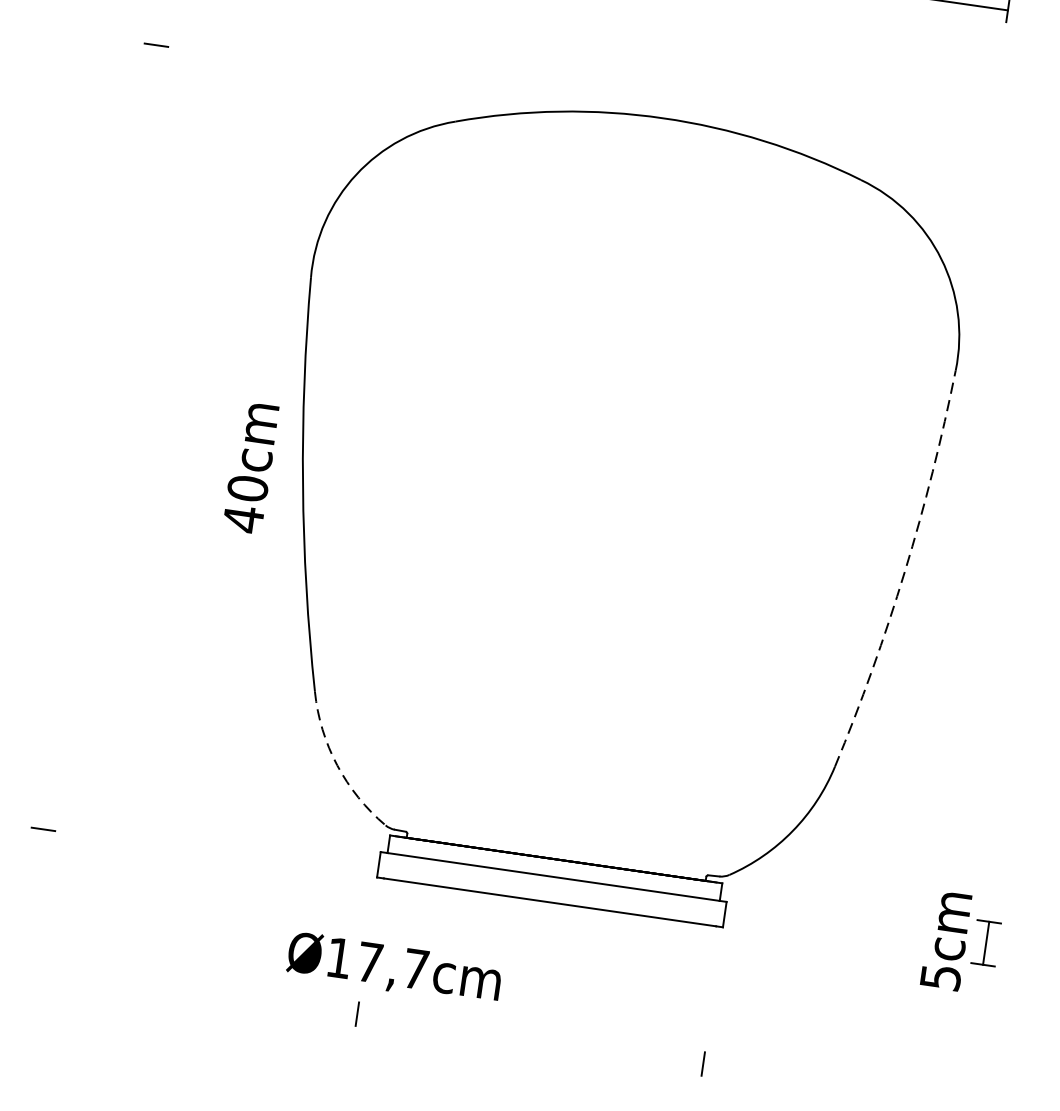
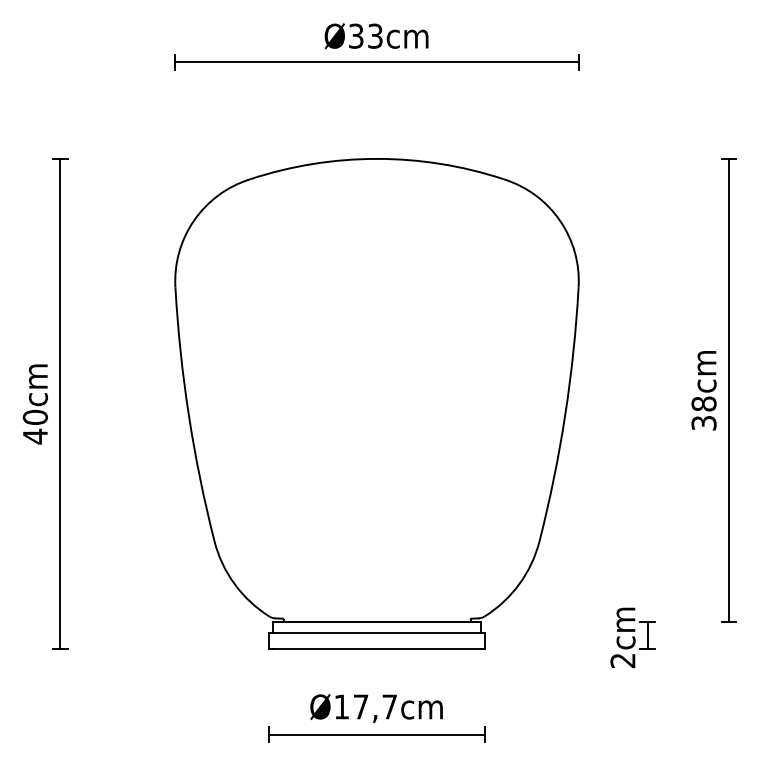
line: (100, 436) -> (60, 403), added
text: (249, 467) -> (34, 404), moved
arc: (905, 572) -> (565, 415), dashed -> solid
arc: (337, 766) -> (234, 584), dashed -> solid
text: (394, 968) -> (376, 708), moved
text: (940, 976) -> (622, 660), 5cm -> 2cm
line: (529, 1038) -> (376, 734), added

